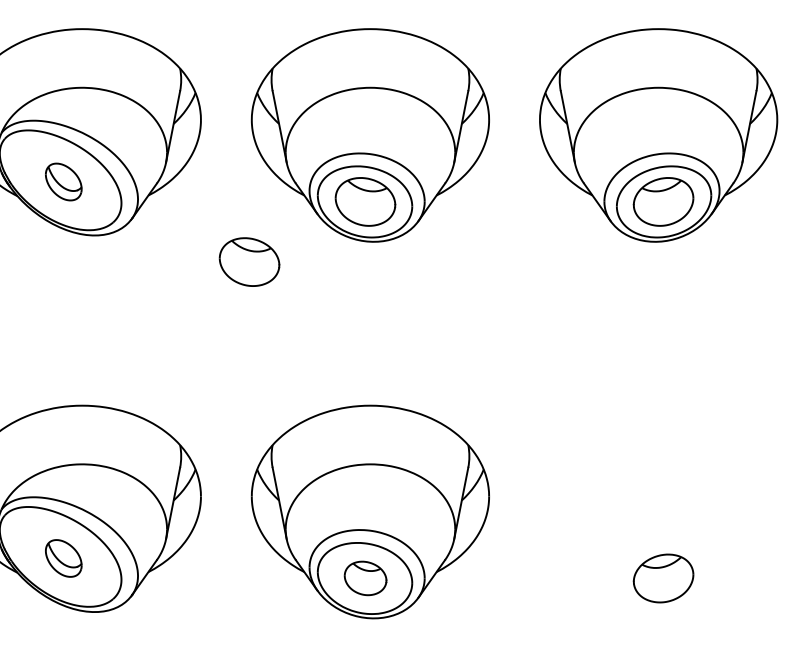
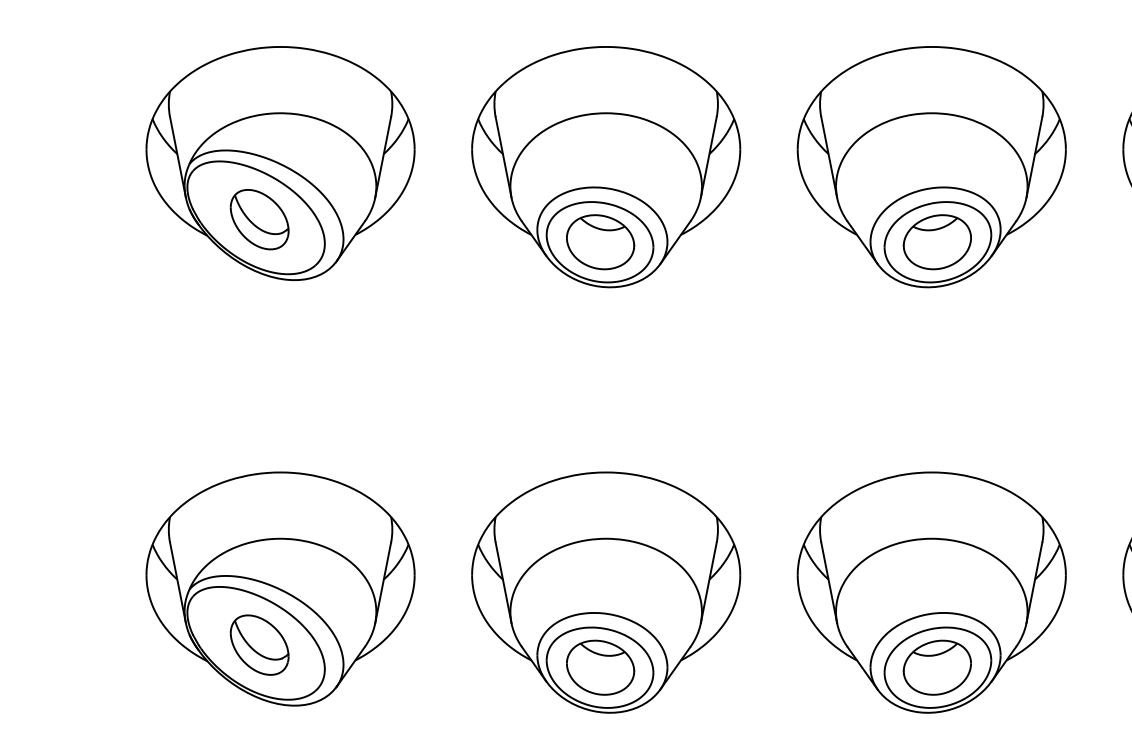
part: (63, 181) -> (259, 219), size x1.43
part: (249, 262) -> (469, 310), removed
part: (658, 511) -> (931, 592), added
part: (63, 557) -> (259, 644), size x1.43
part: (365, 578) -> (600, 667), size x1.43

